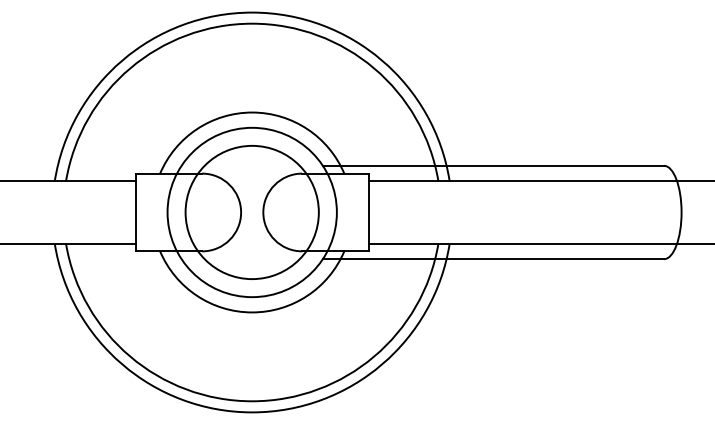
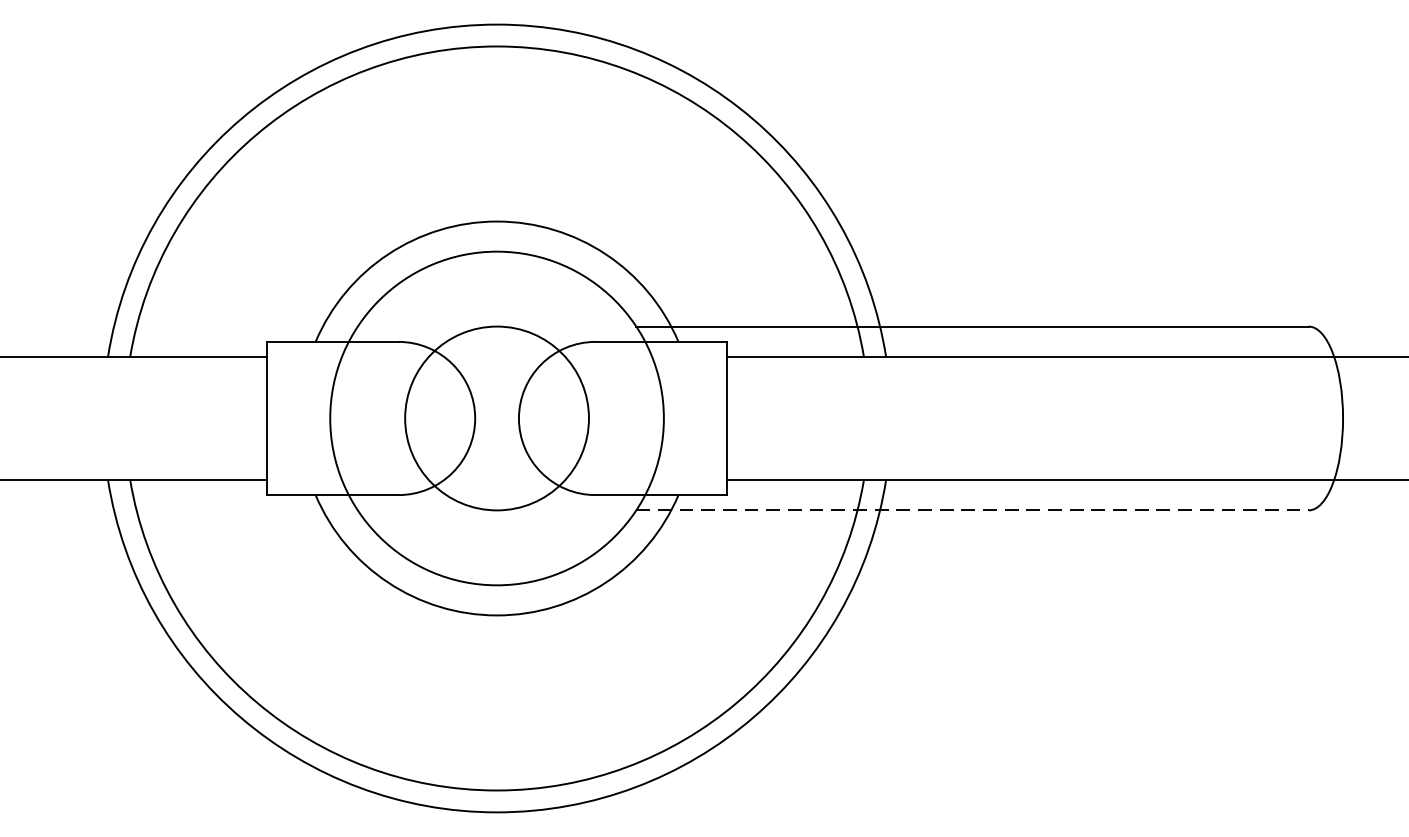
circle: (251, 212) -> (495, 418), size x0.7
line: (493, 259) -> (972, 511), solid -> dashed

